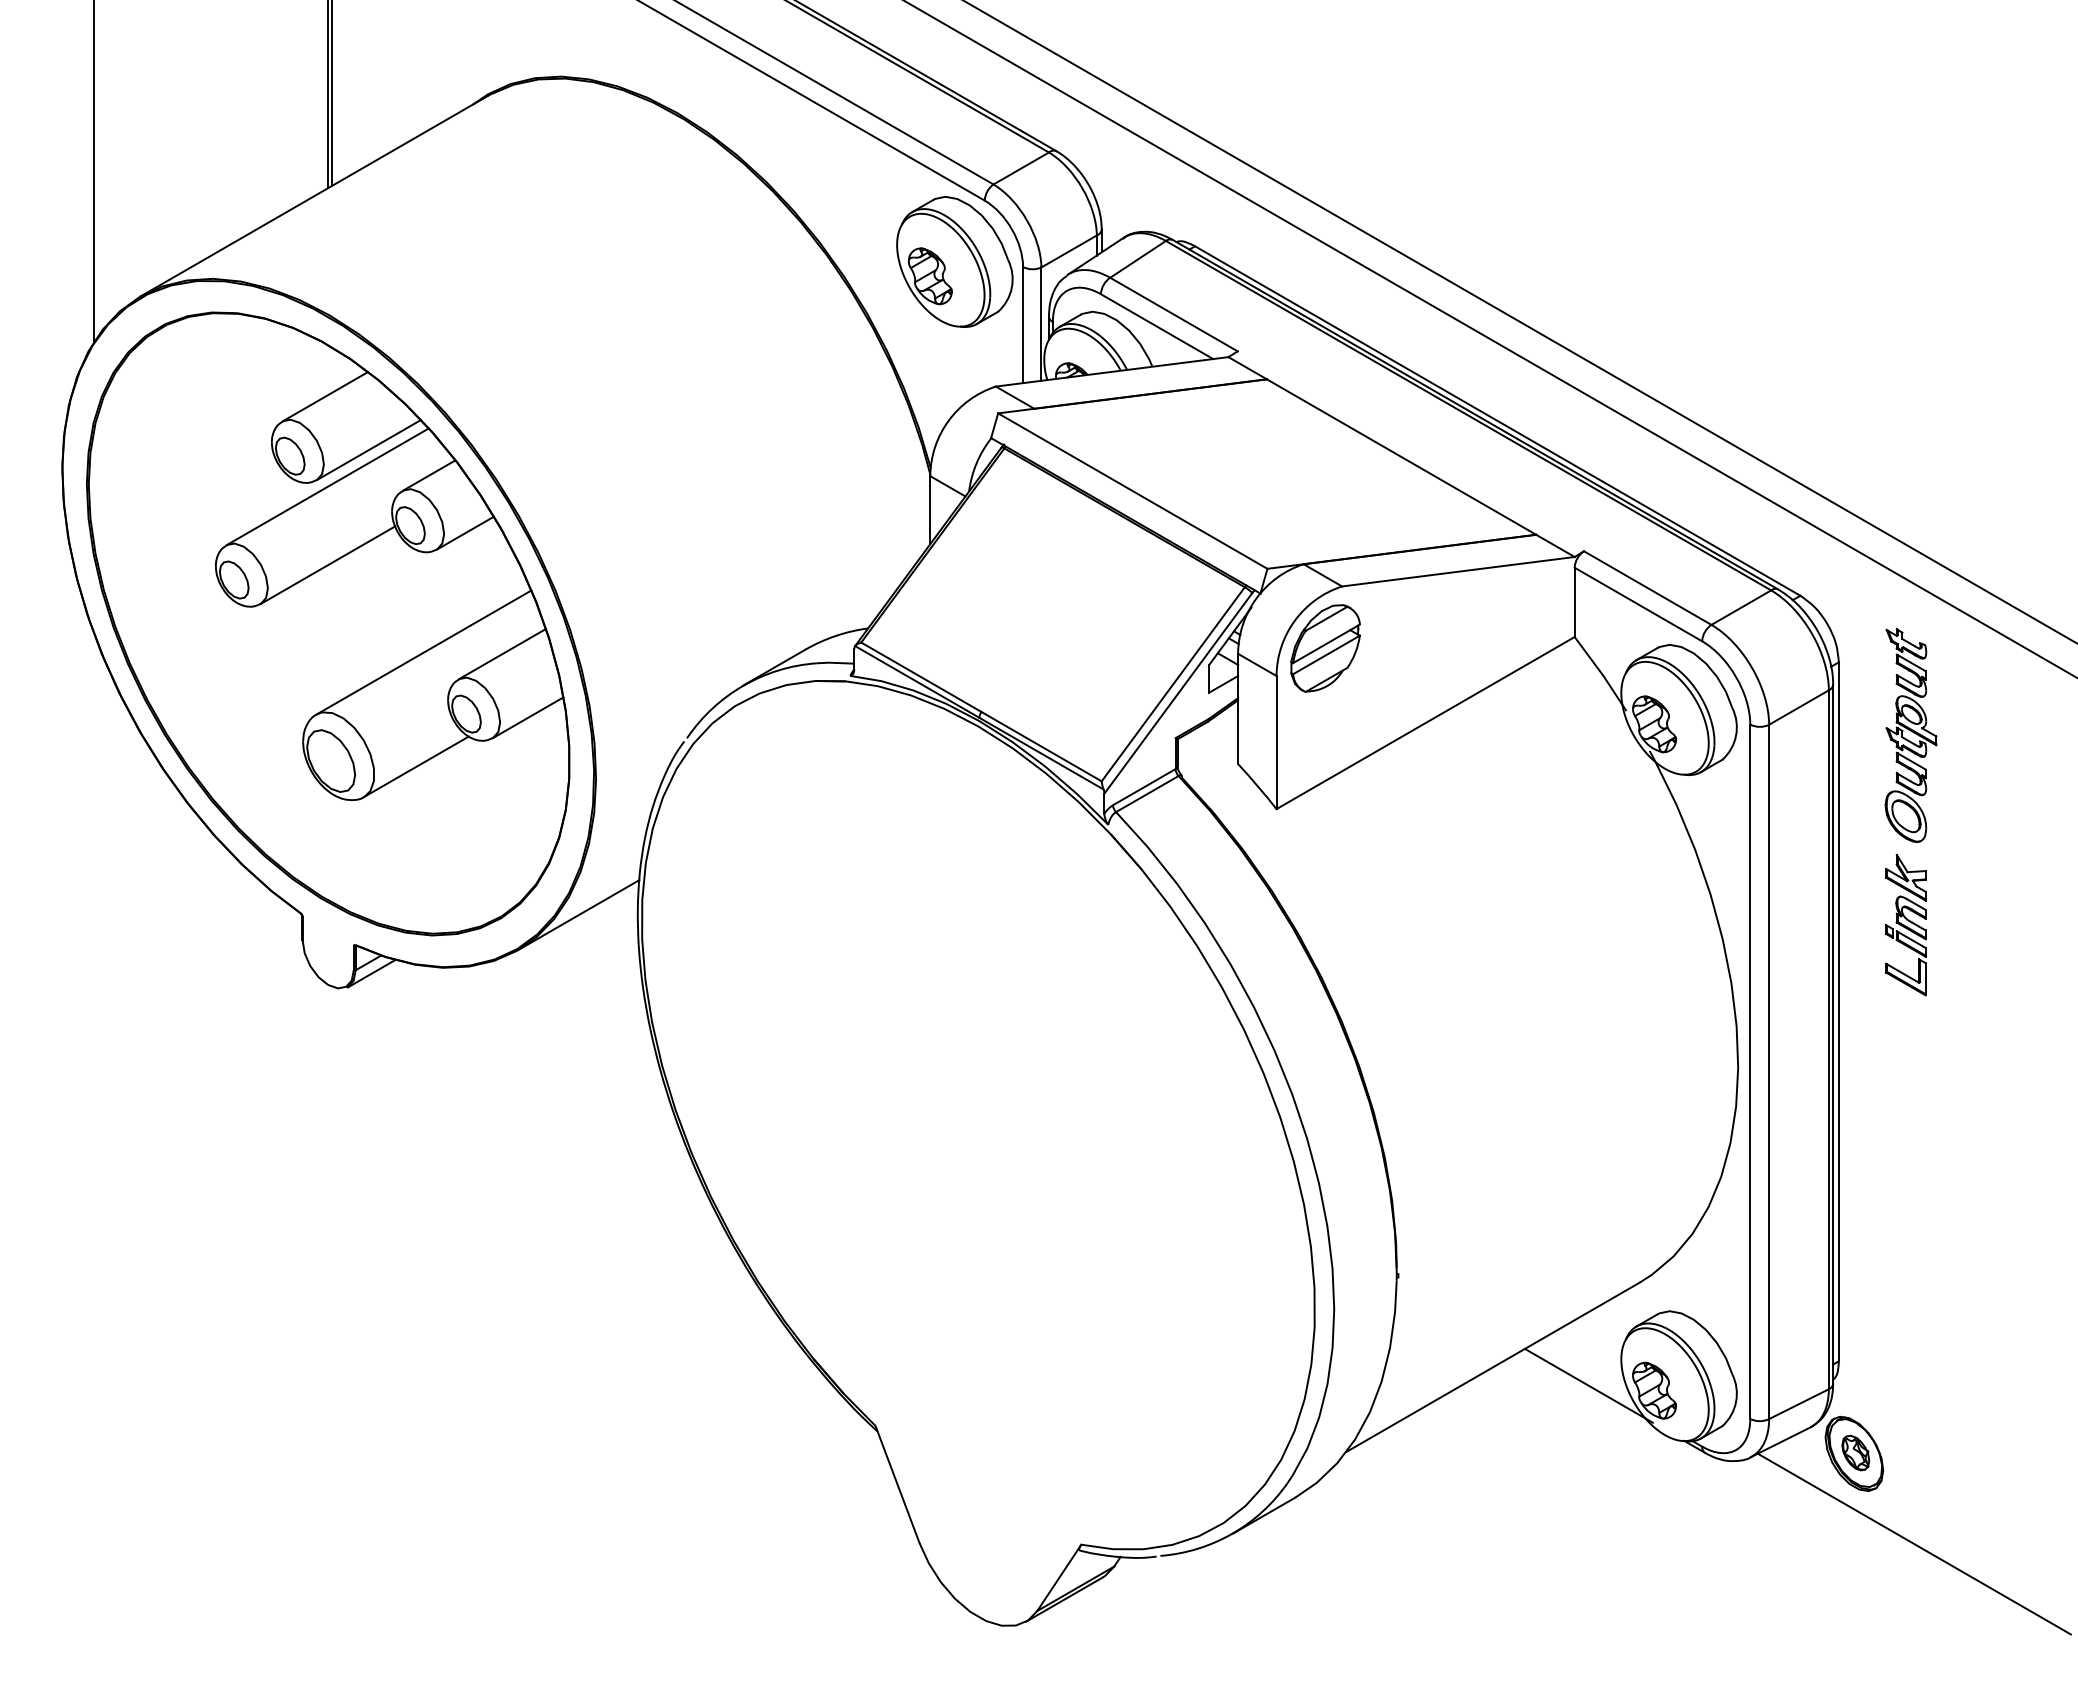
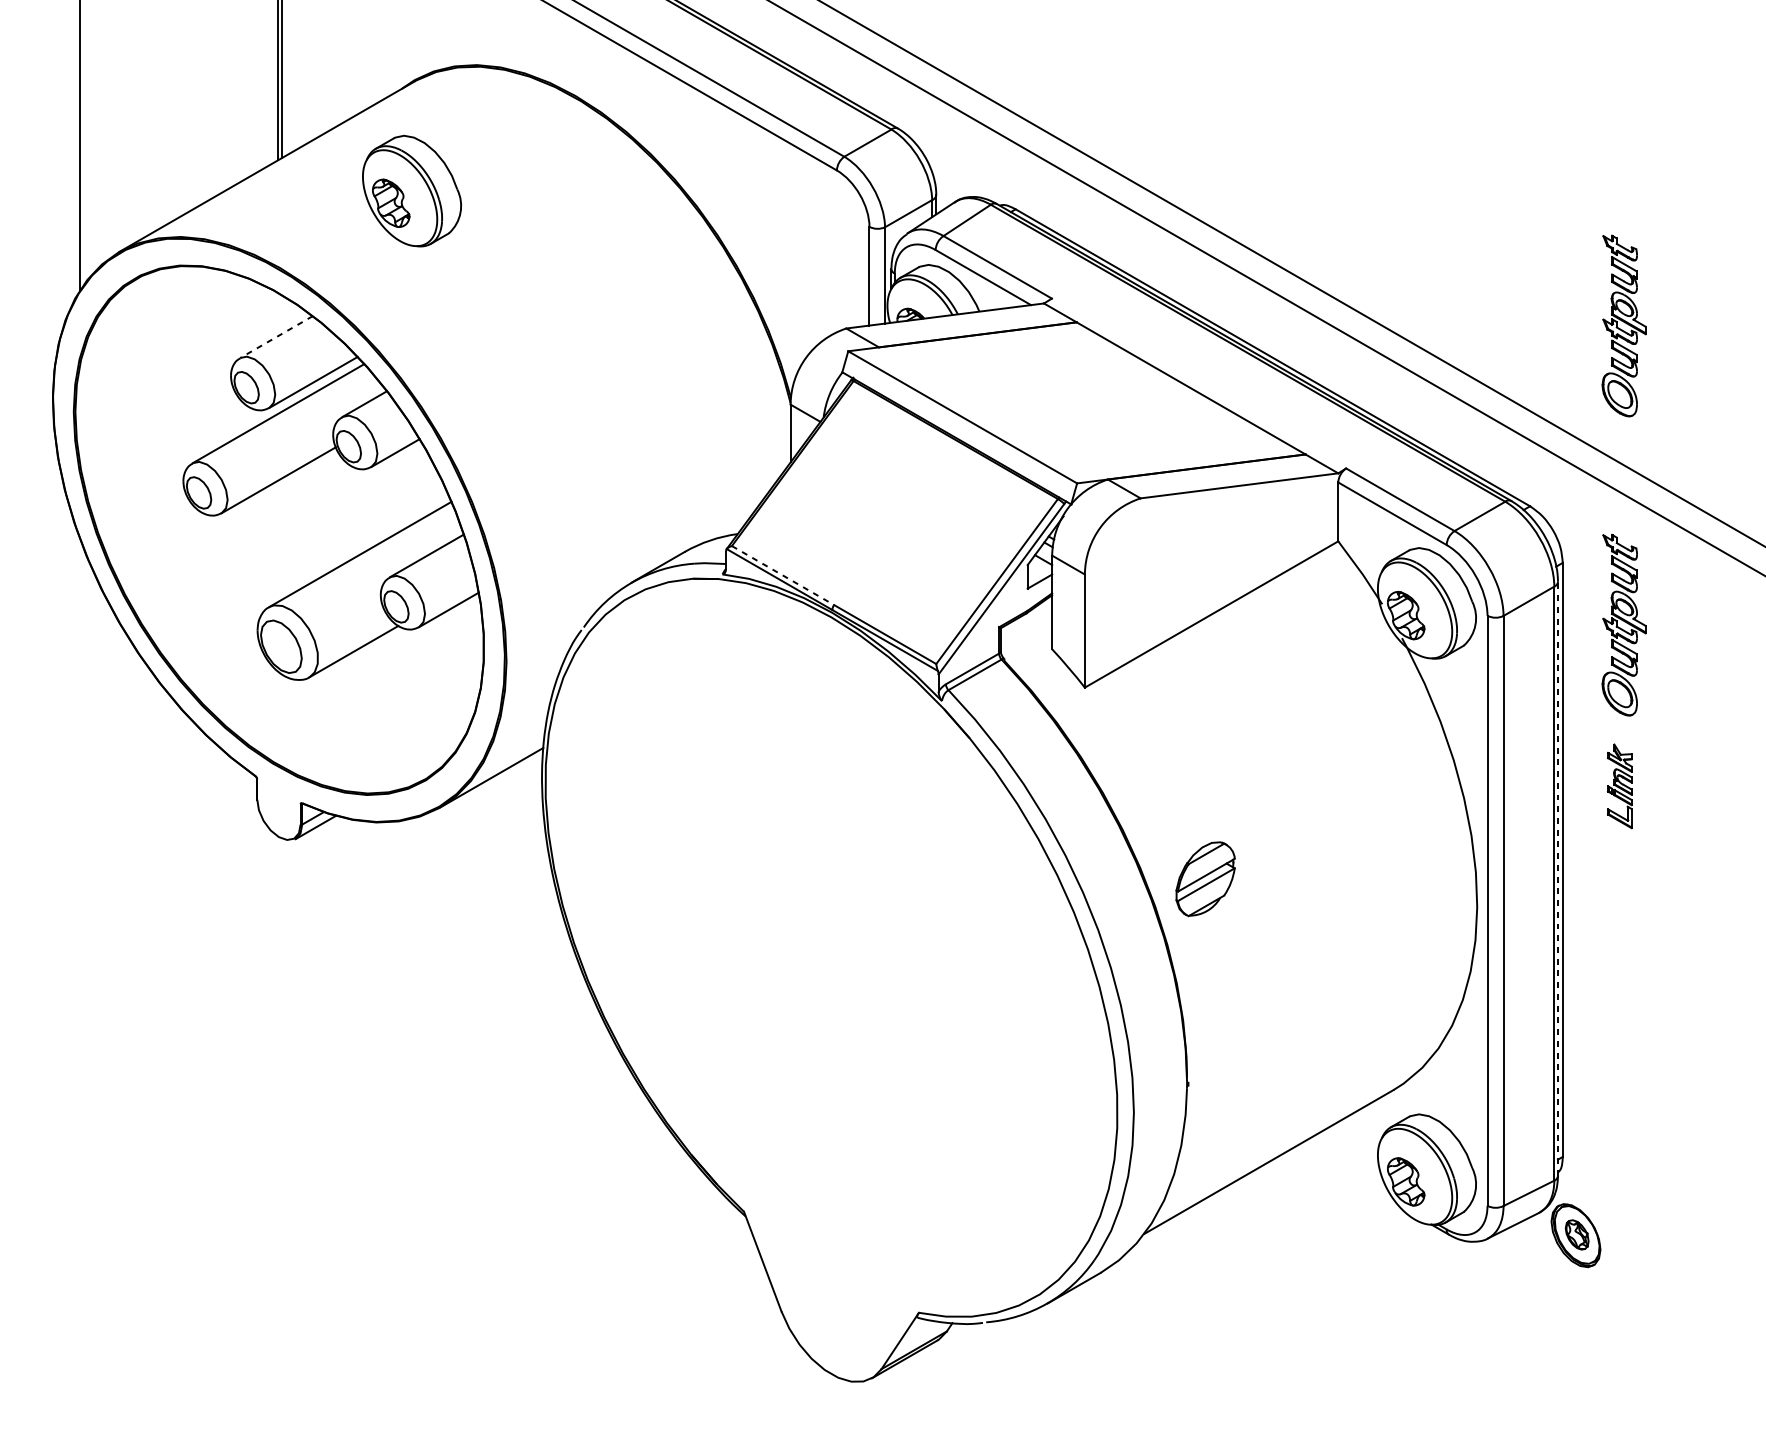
part: (954, 261) -> (411, 190), moved
part: (1910, 383) -> (1623, 325), added
line: (325, 396) -> (276, 336), solid -> dashed
part: (1325, 648) -> (1205, 879), moved
line: (921, 677) -> (783, 575), solid -> dashed
part: (1905, 925) -> (1619, 786), size x0.7
line: (1833, 1033) -> (1558, 878), solid -> dashed
line: (1588, 1385) -> (1350, 1177), removed
line: (1913, 1543) -> (1626, 1311), removed

